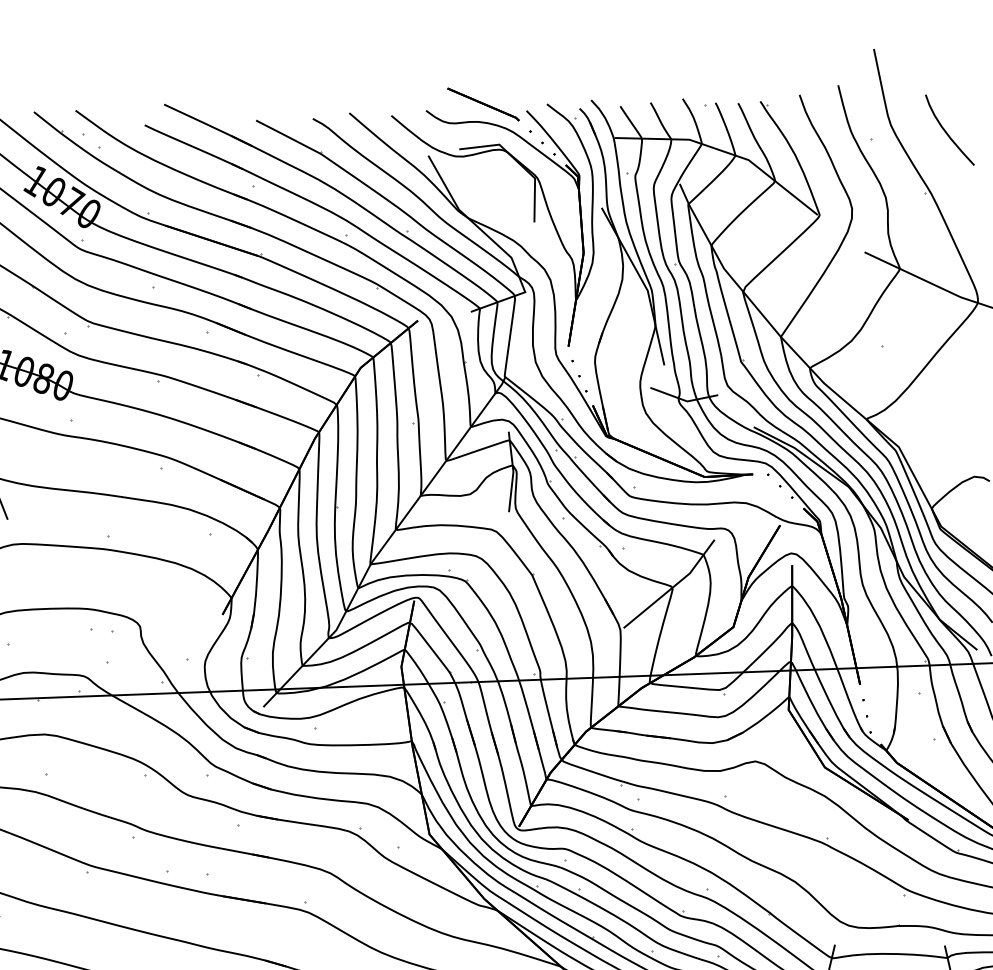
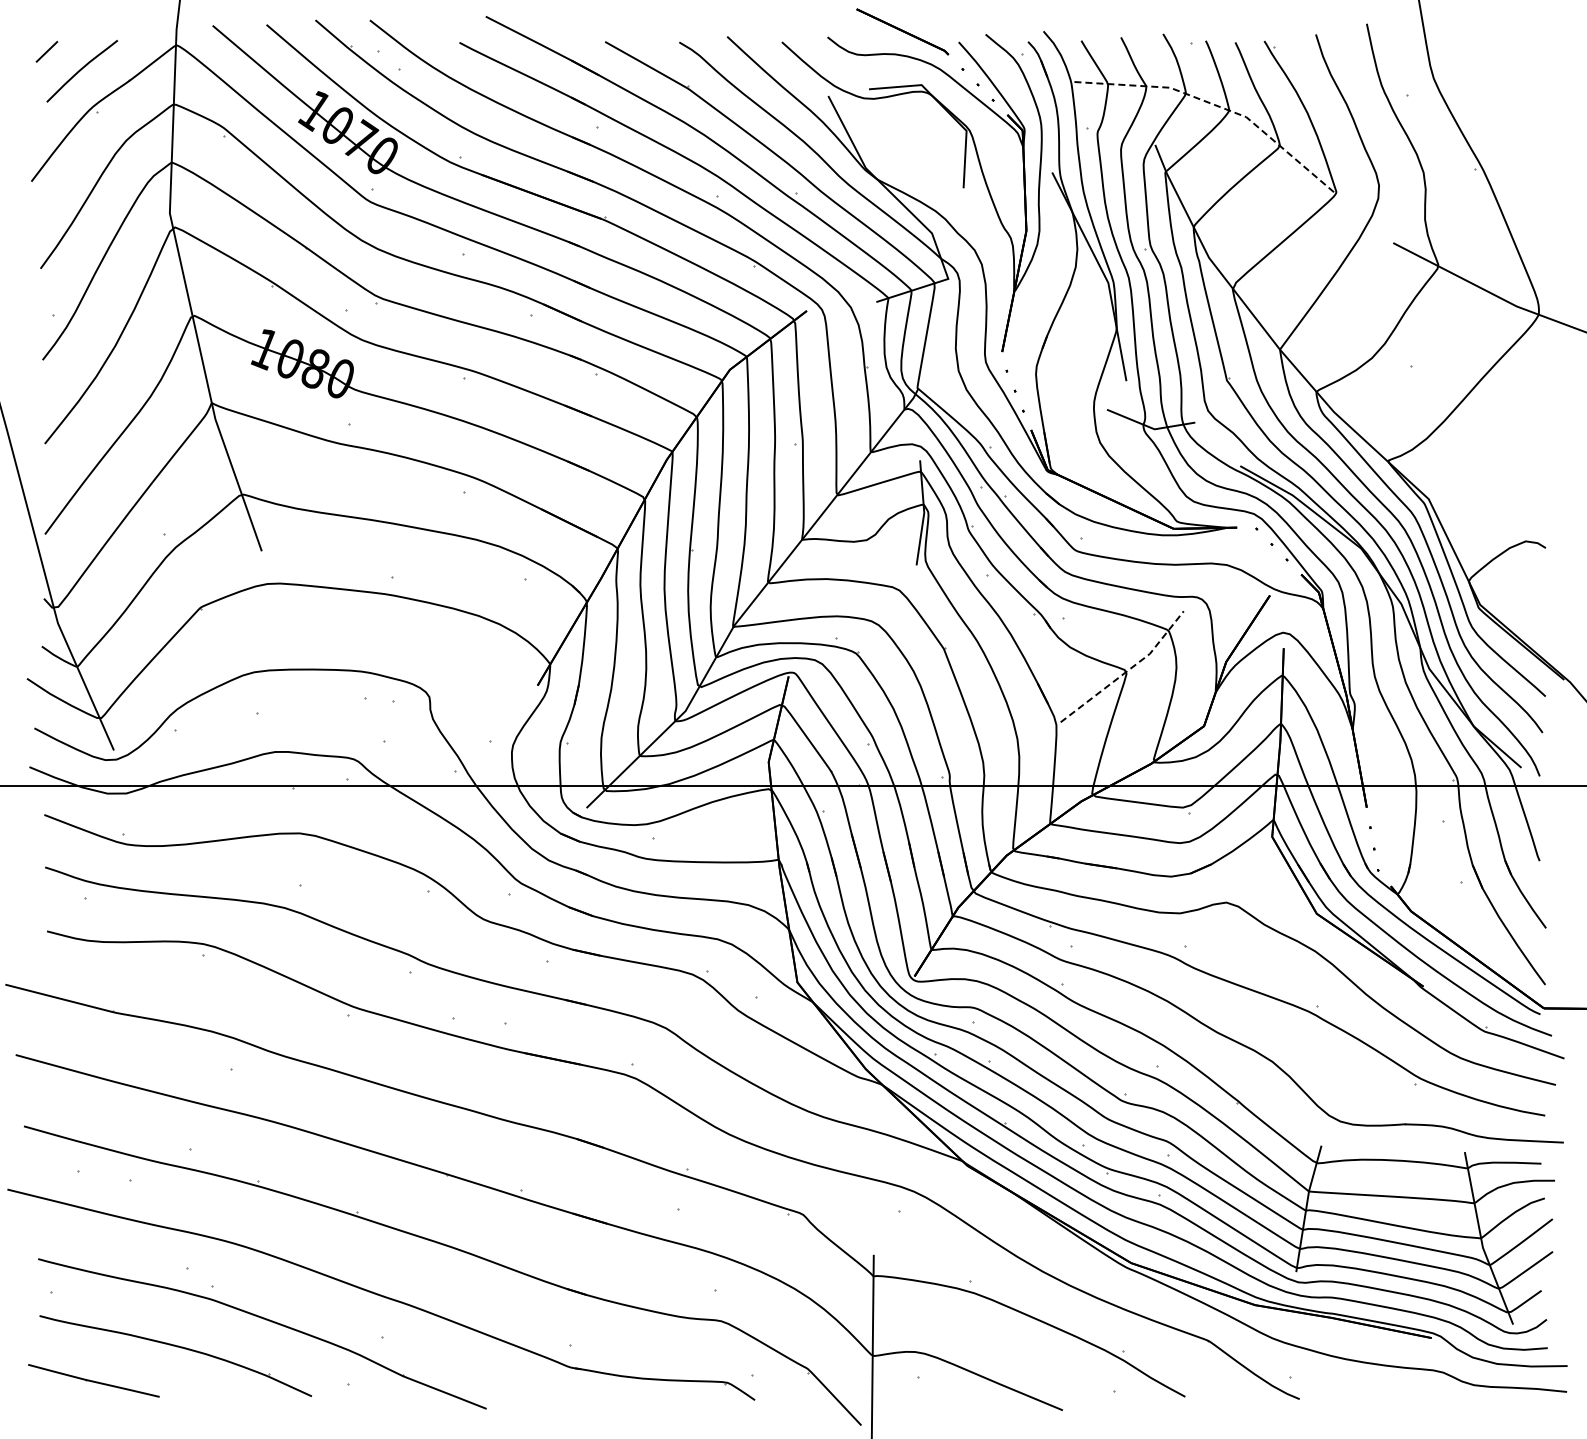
curve: (946, 132) -> (1506, 90), removed
line: (724, 152) -> (1215, 105), solid -> dashed
line: (673, 586) -> (1127, 670), solid -> dashed

